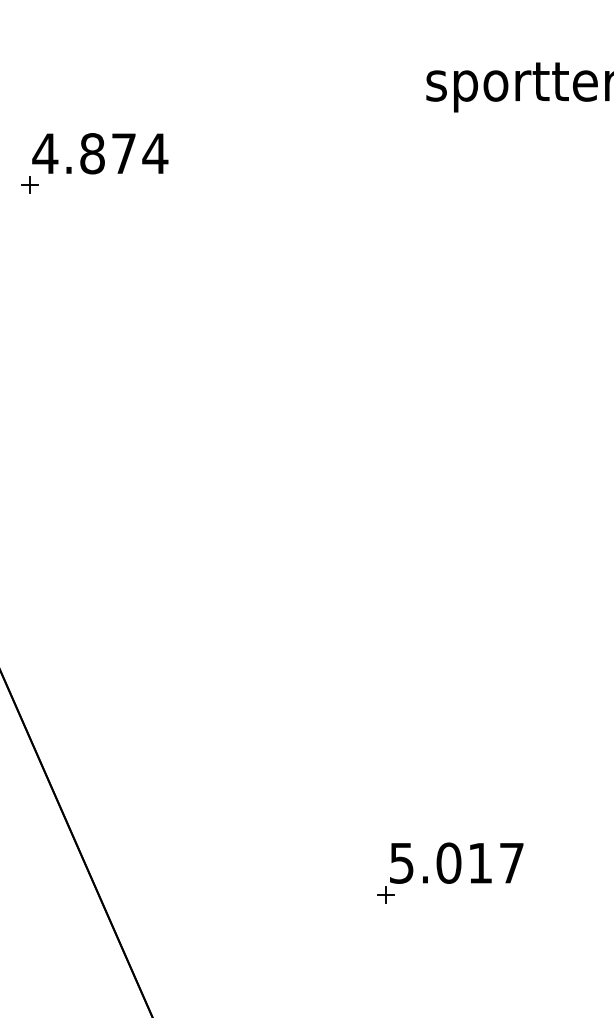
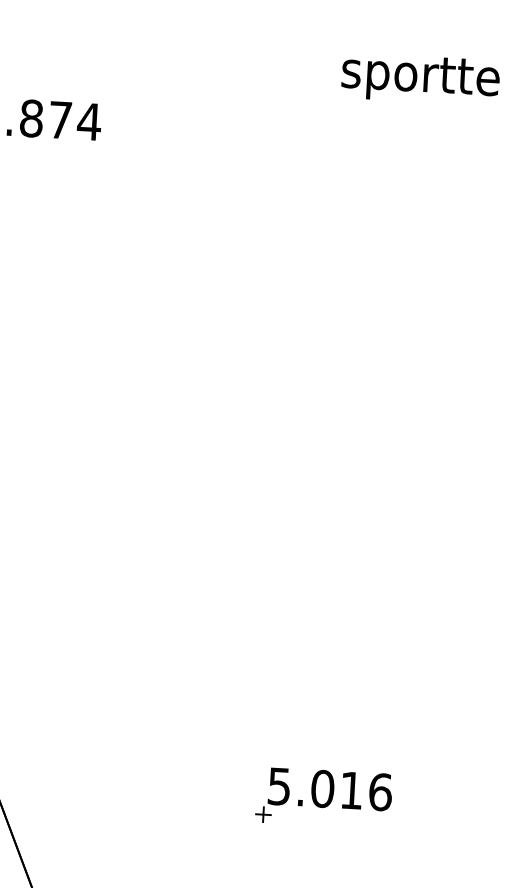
text: (511, 862) -> (380, 791), 5.017 -> 5.016

